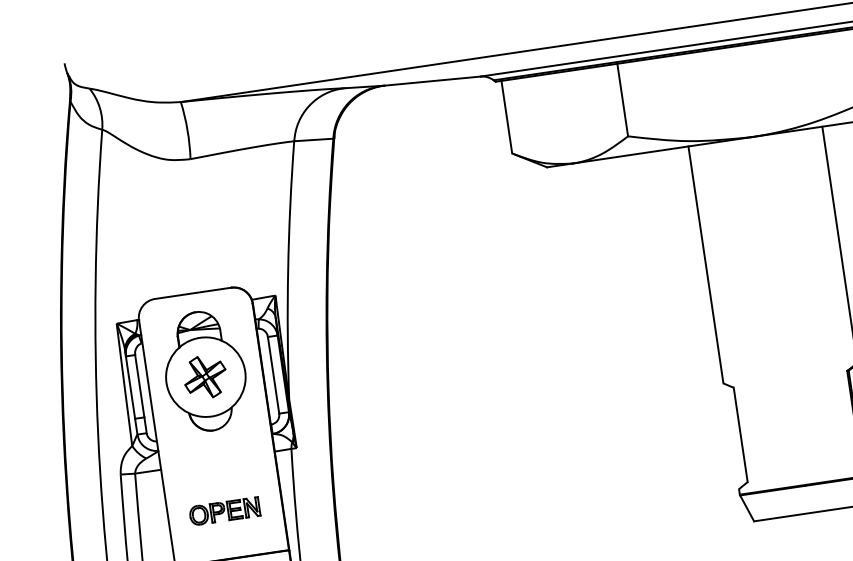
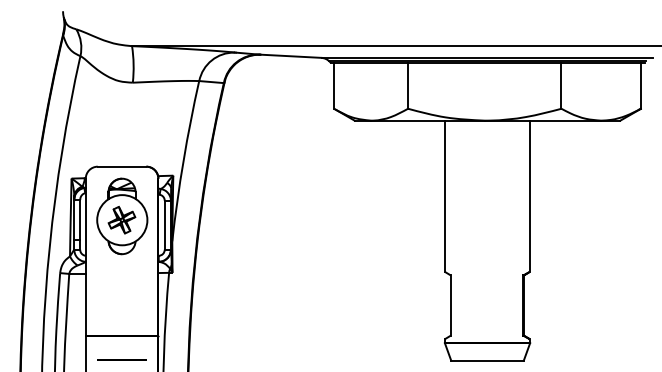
part: (224, 511) -> (121, 305), removed

